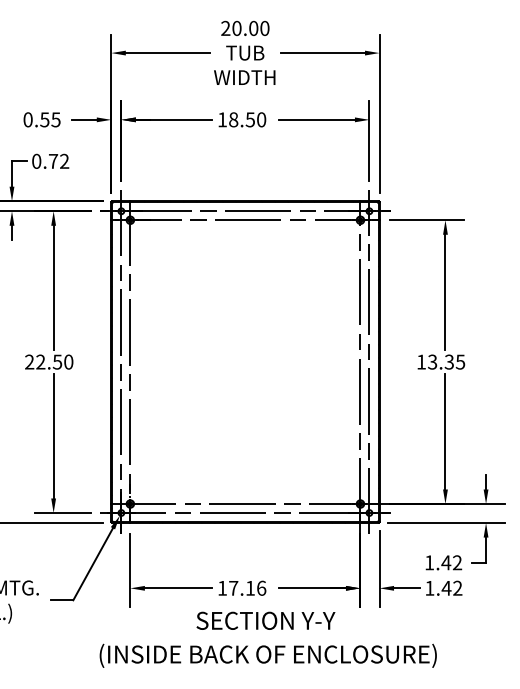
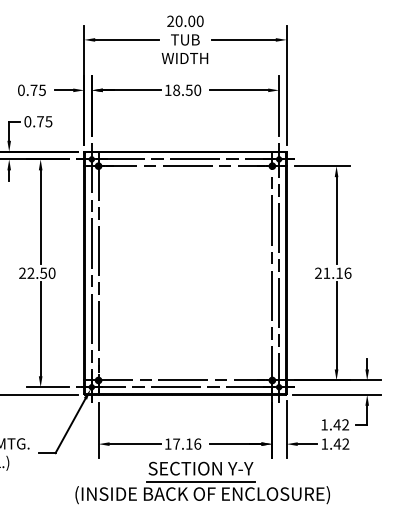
text: (44, 118) -> (33, 89), 0.55 -> 0.75
text: (64, 161) -> (48, 121), 0.72 -> 0.75
text: (441, 361) -> (333, 272), 13.35 -> 21.16
line: (265, 639) -> (200, 482), added

